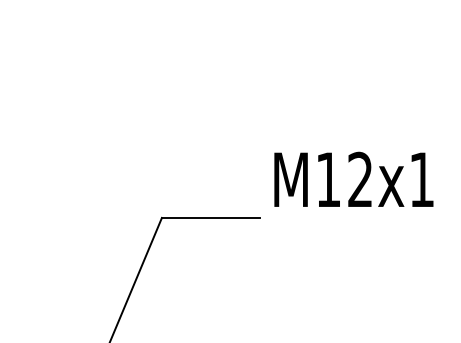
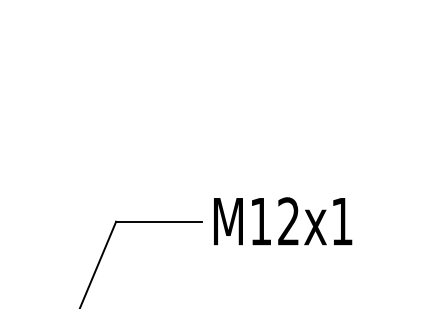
text: (354, 179) -> (283, 221), moved

